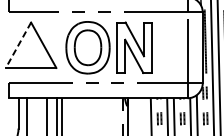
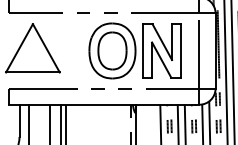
line: (18, 45) -> (19, 48), dashed -> solid
part: (108, 47) -> (134, 50), moved

